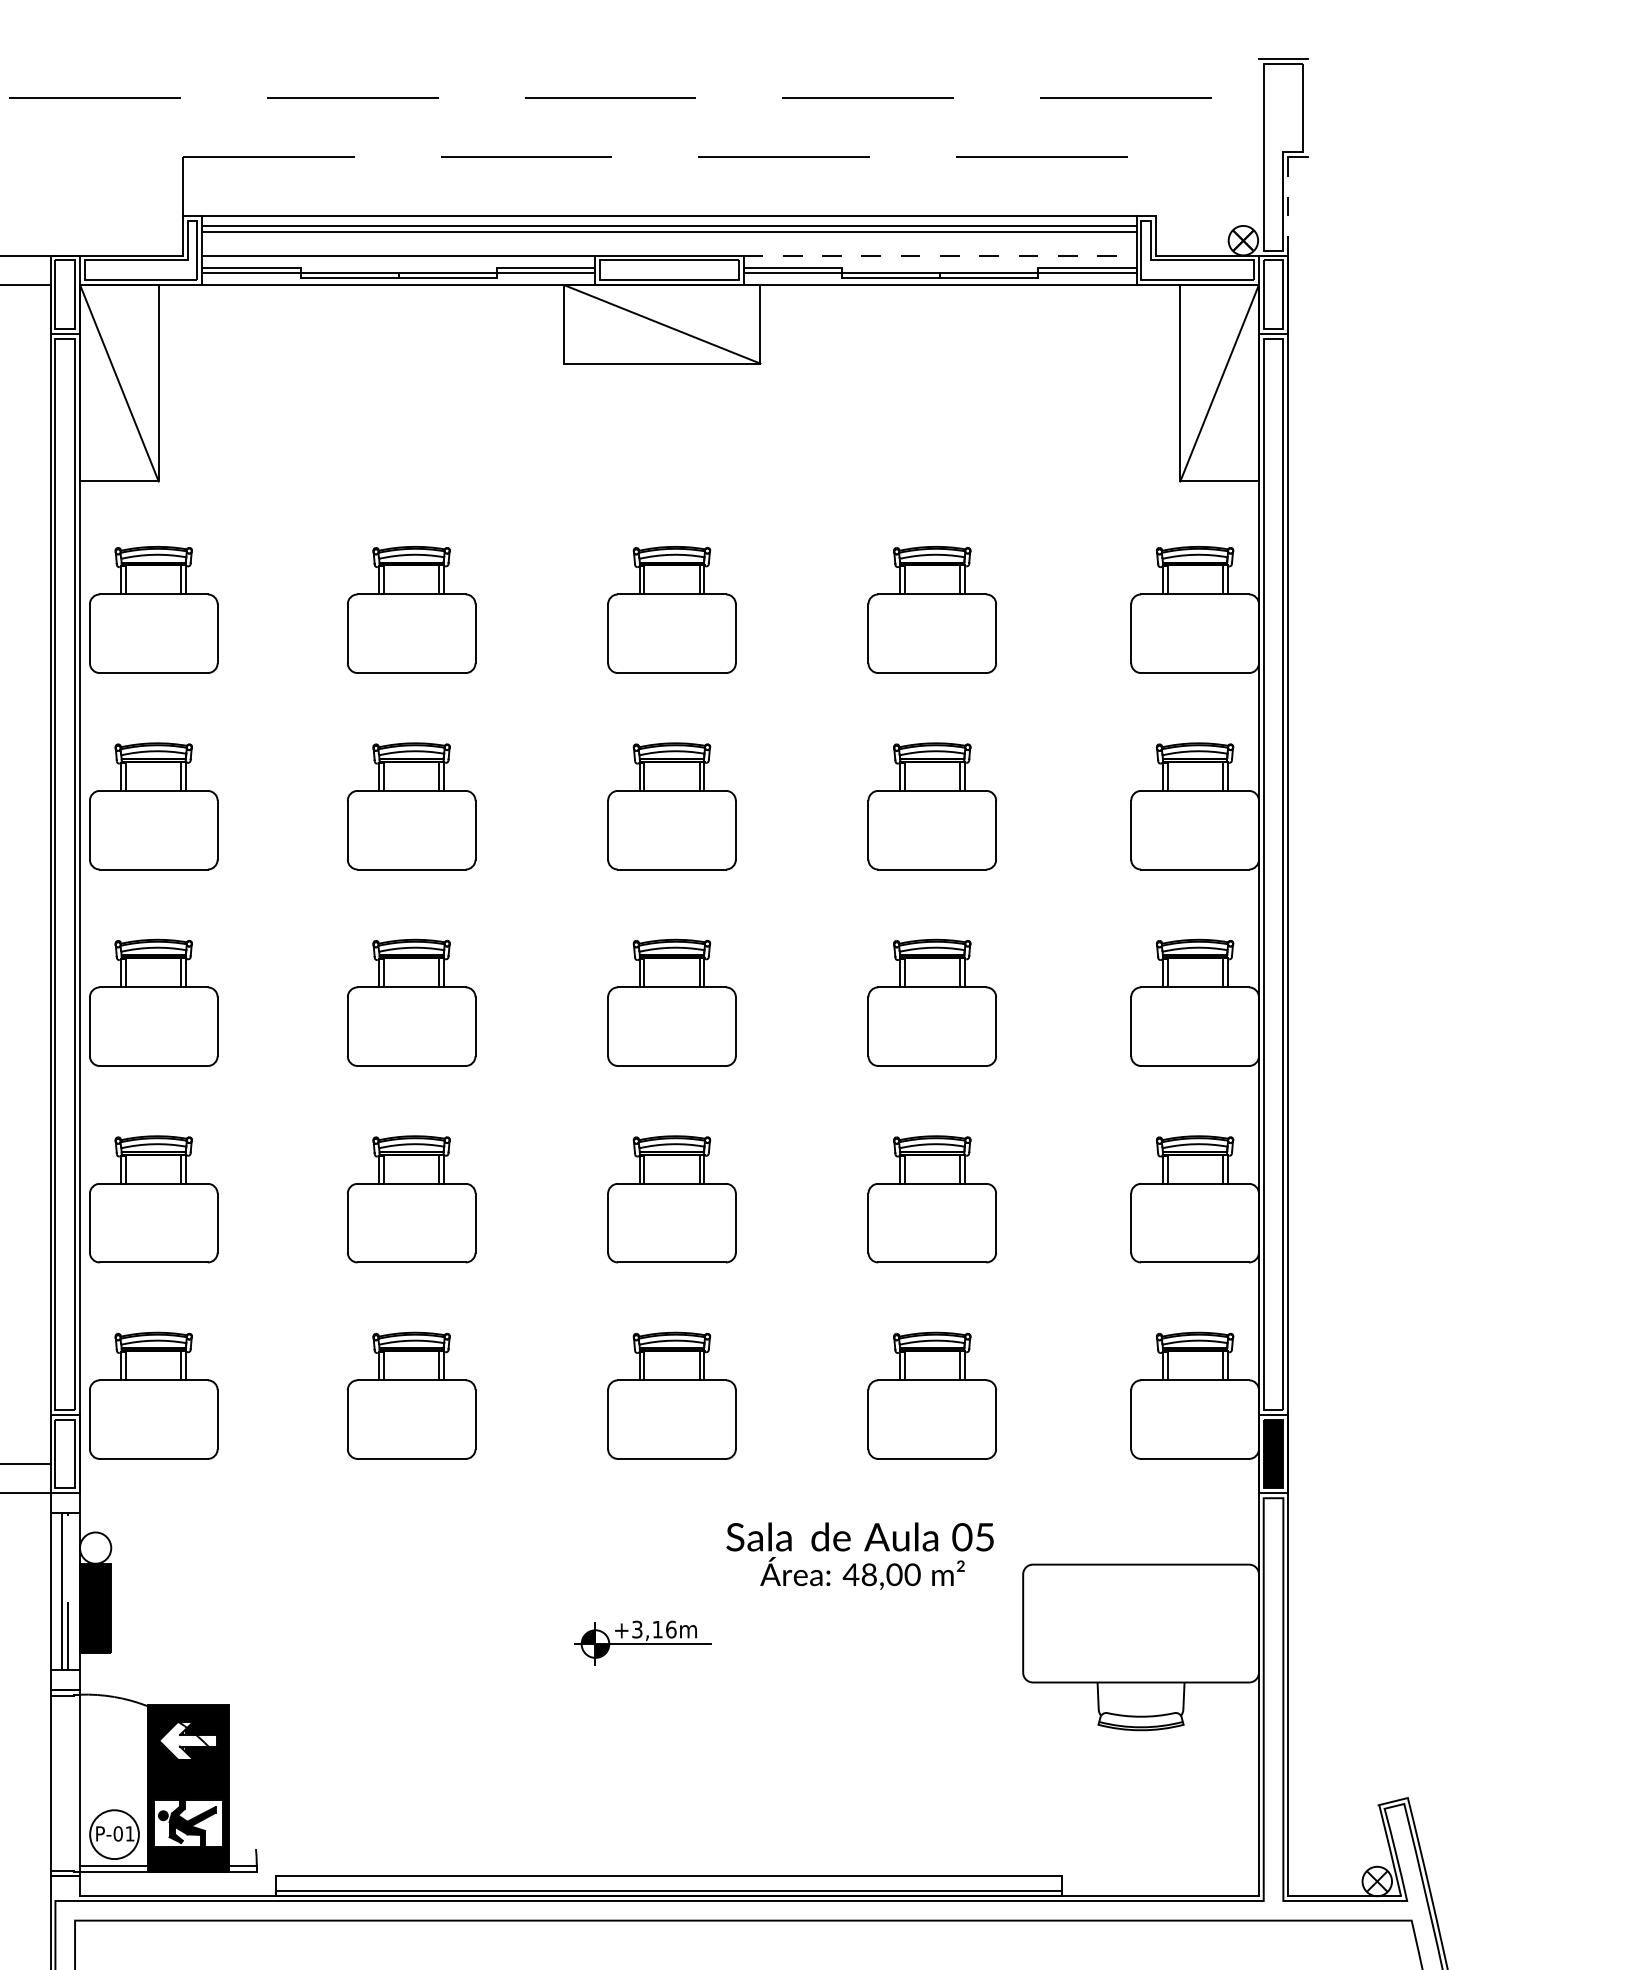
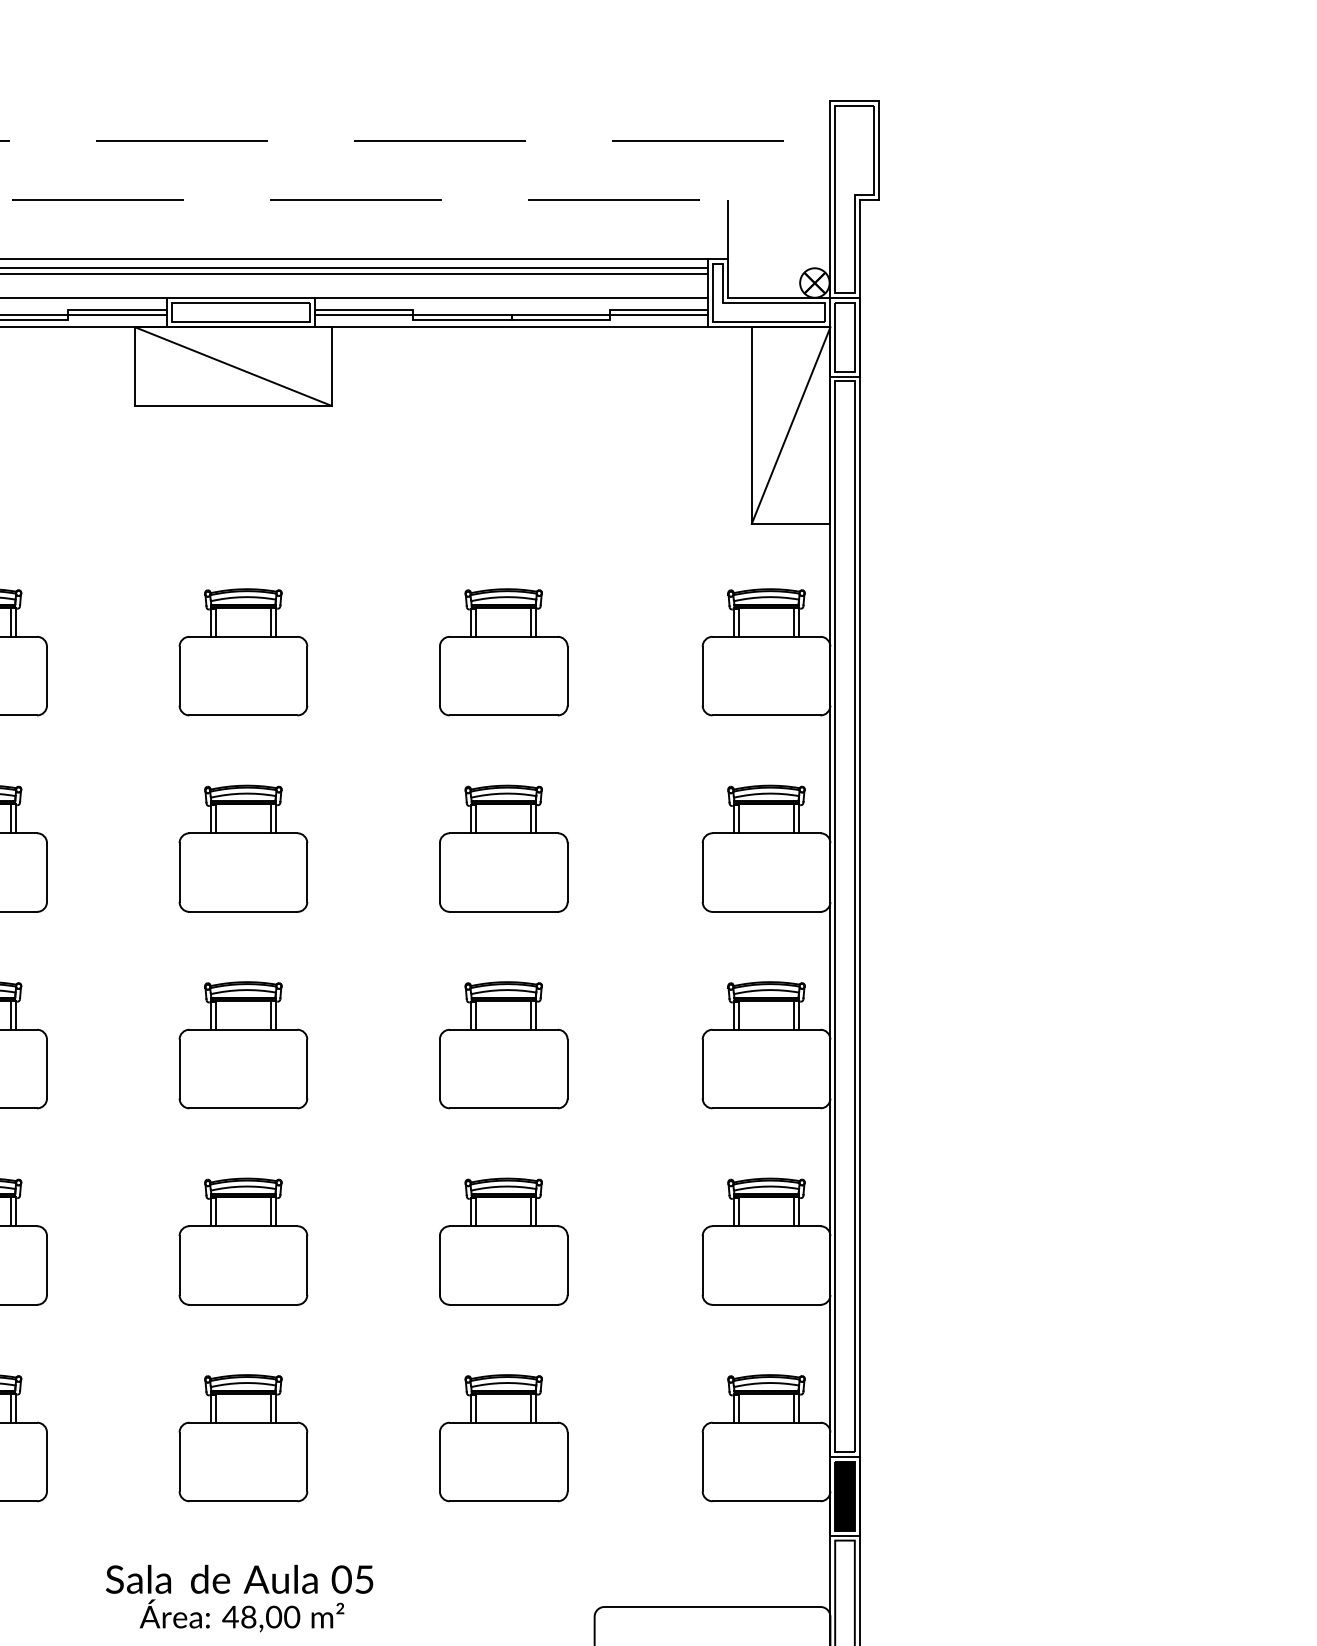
line: (1307, 108) -> (878, 150), added
line: (1258, 157) -> (829, 199), added
line: (1156, 186) -> (727, 228), added
line: (1288, 205) -> (859, 247), dashed -> solid
line: (940, 255) -> (511, 297), dashed -> solid
text: (859, 1555) -> (238, 1597), moved

